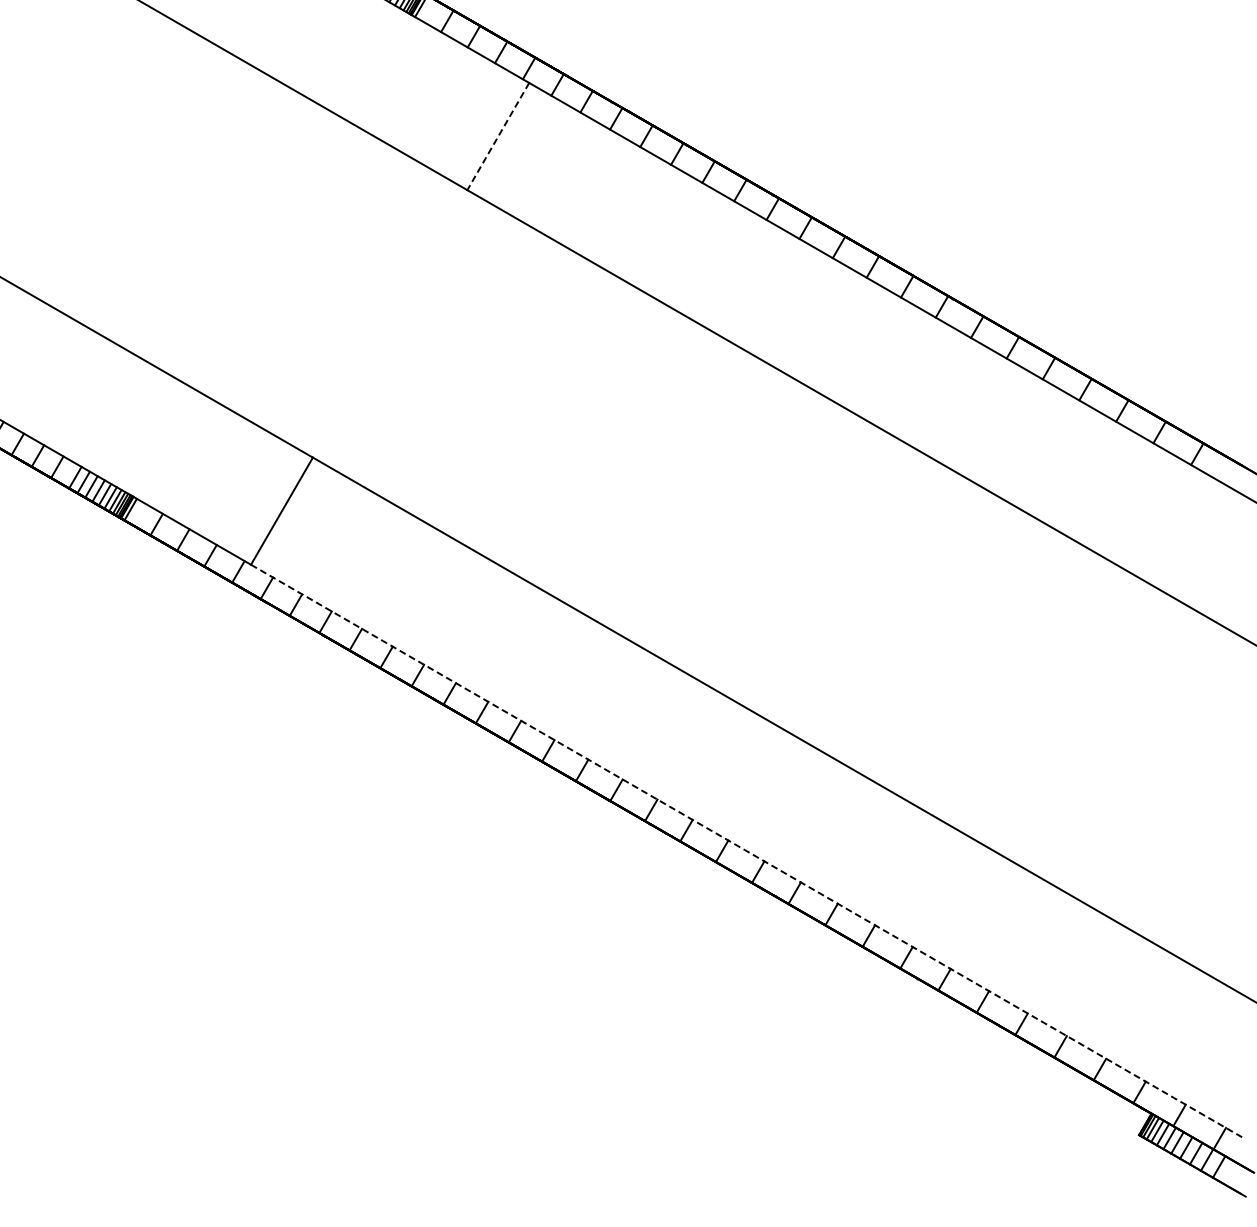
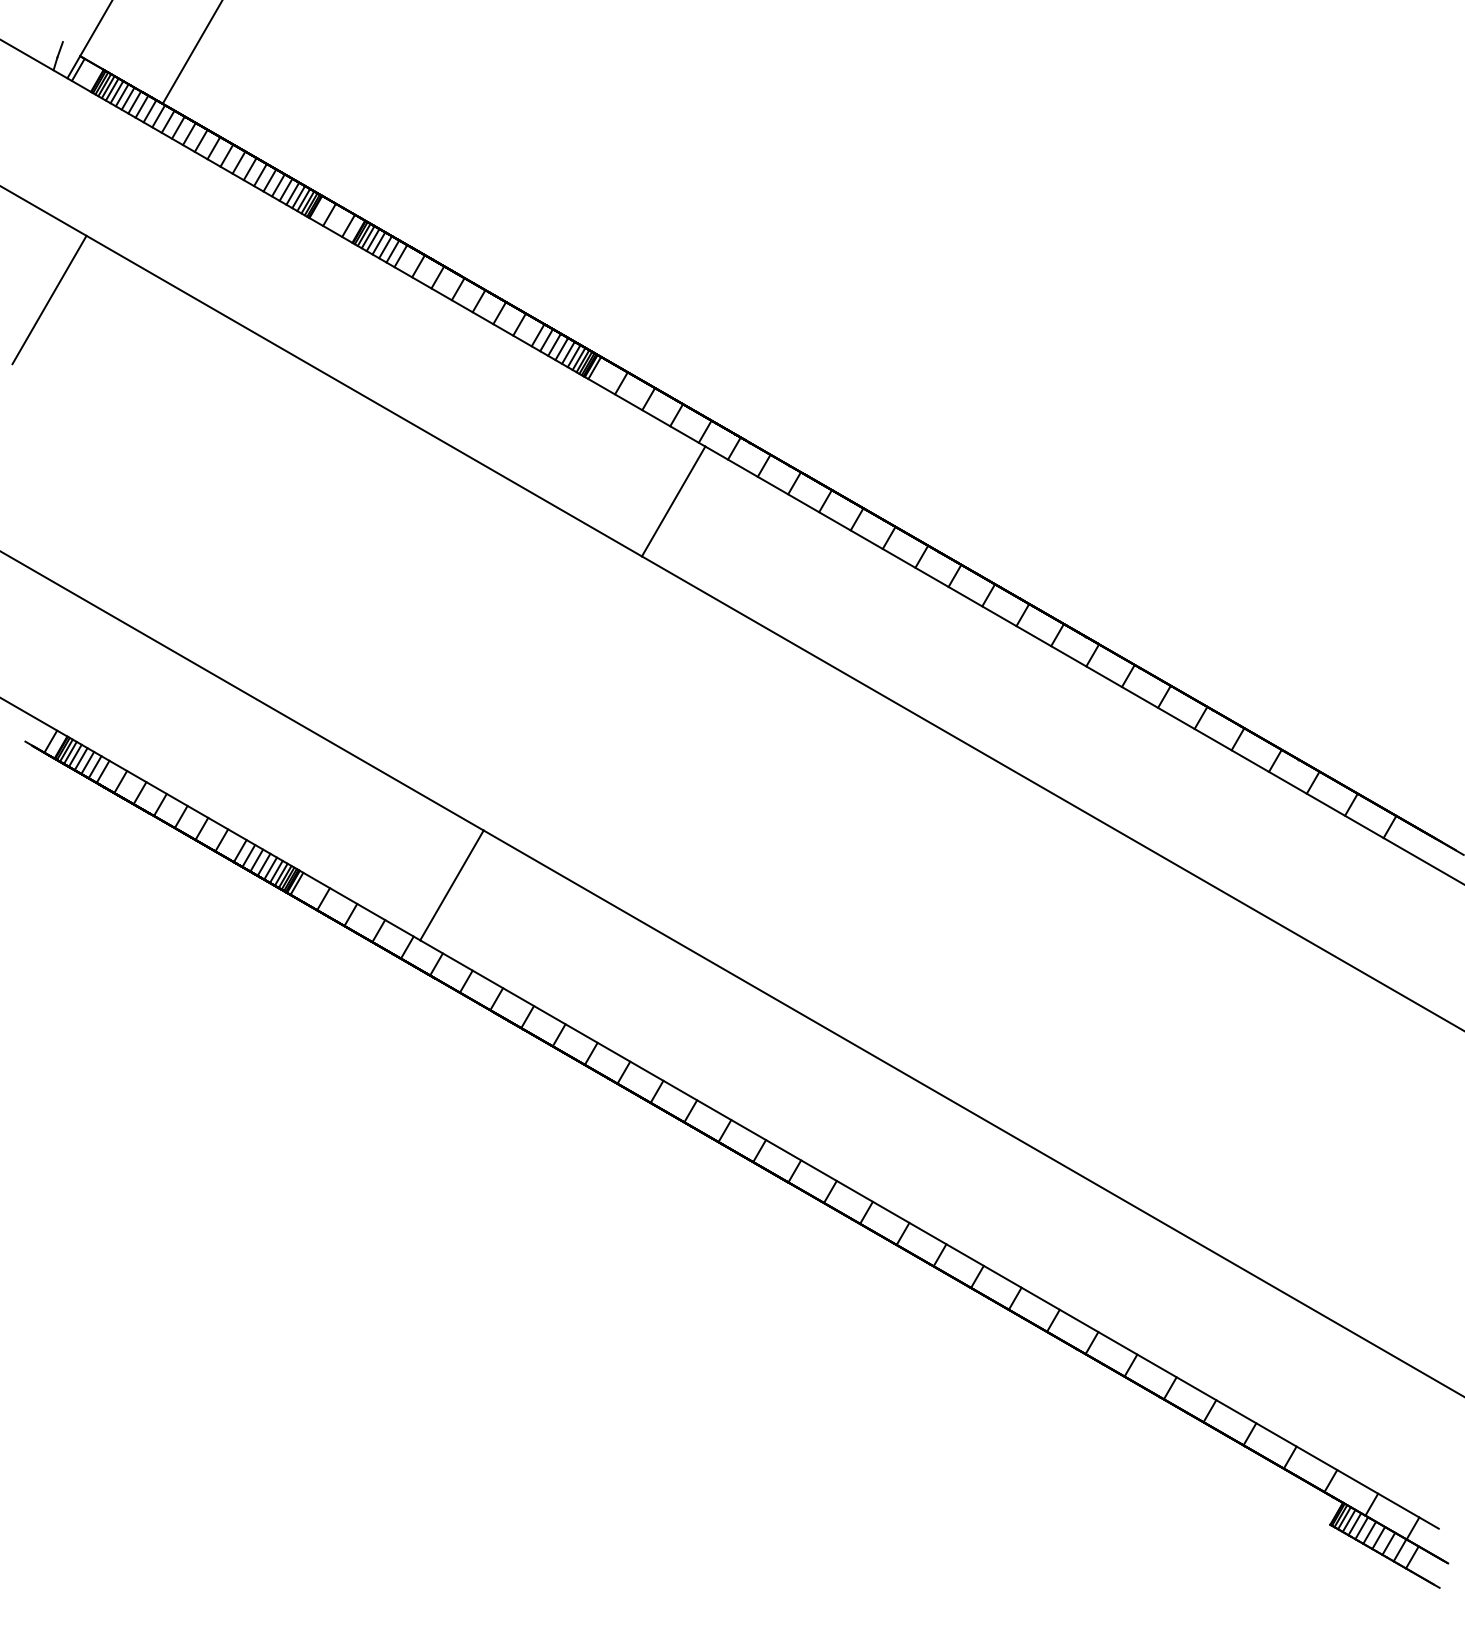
line: (498, 136) -> (673, 501), dashed -> solid
line: (747, 851) -> (929, 1234), dashed -> solid

